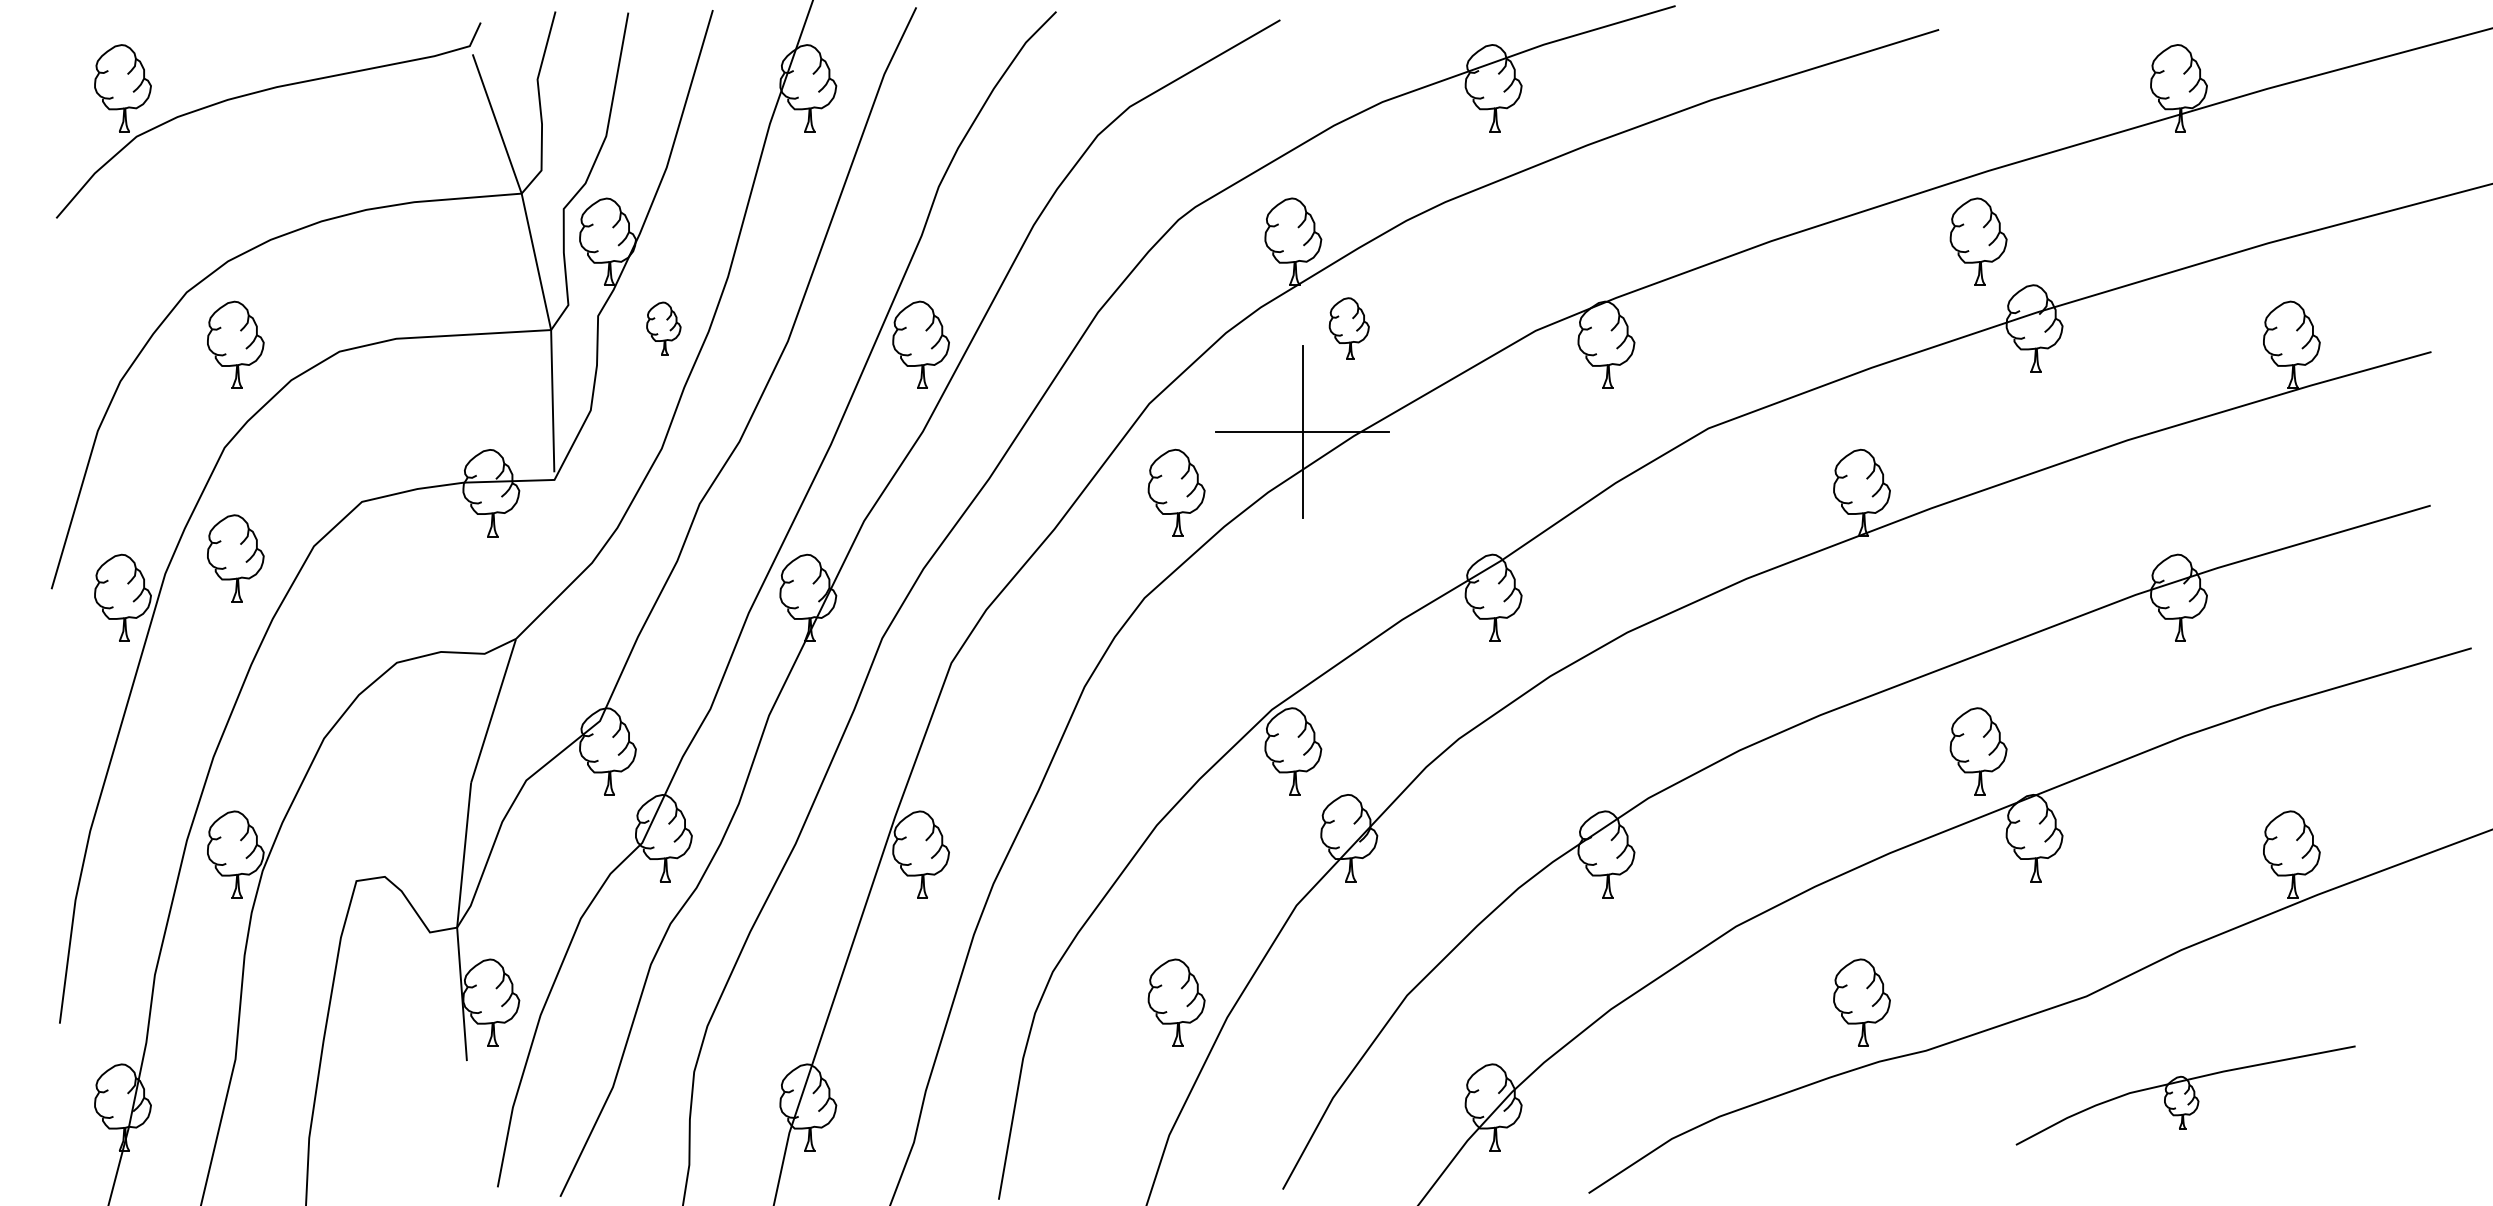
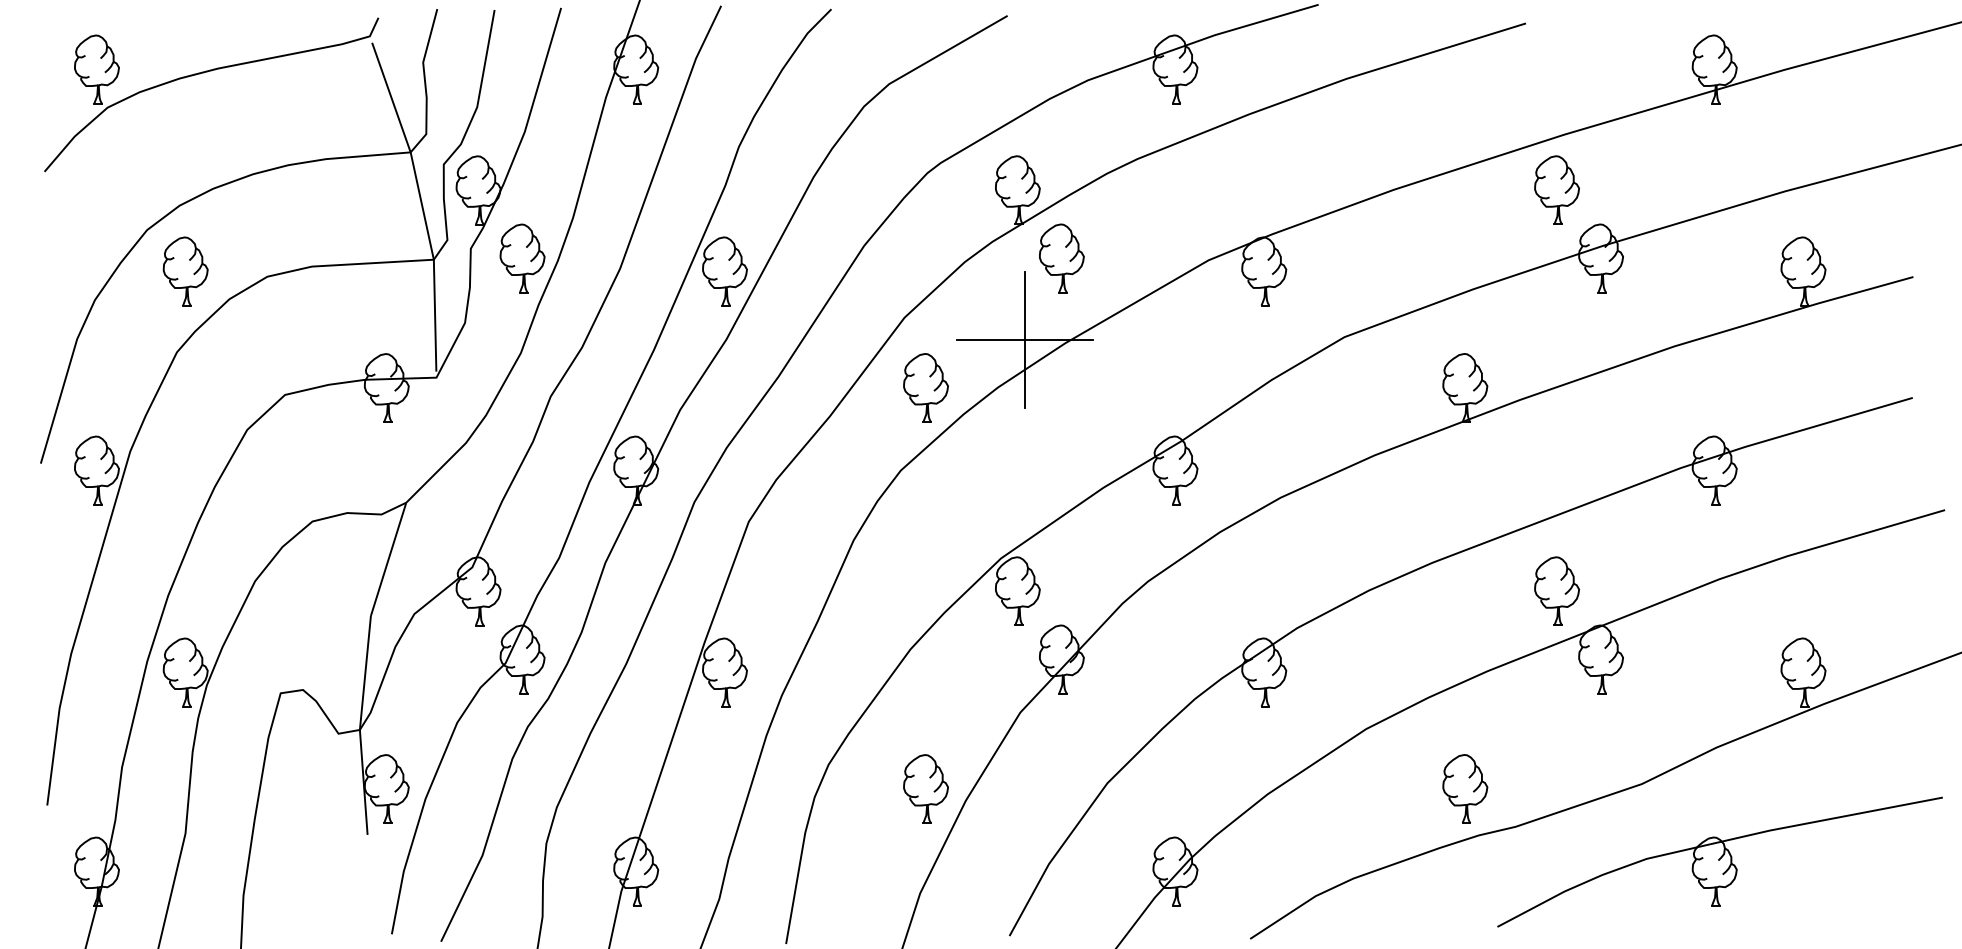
part: (663, 328) -> (522, 258), size x1.67
part: (1348, 328) -> (1061, 258), size x1.43
part: (235, 558) -> (185, 439), removed
part: (2185, 1094) -> (1719, 861), size x1.67

